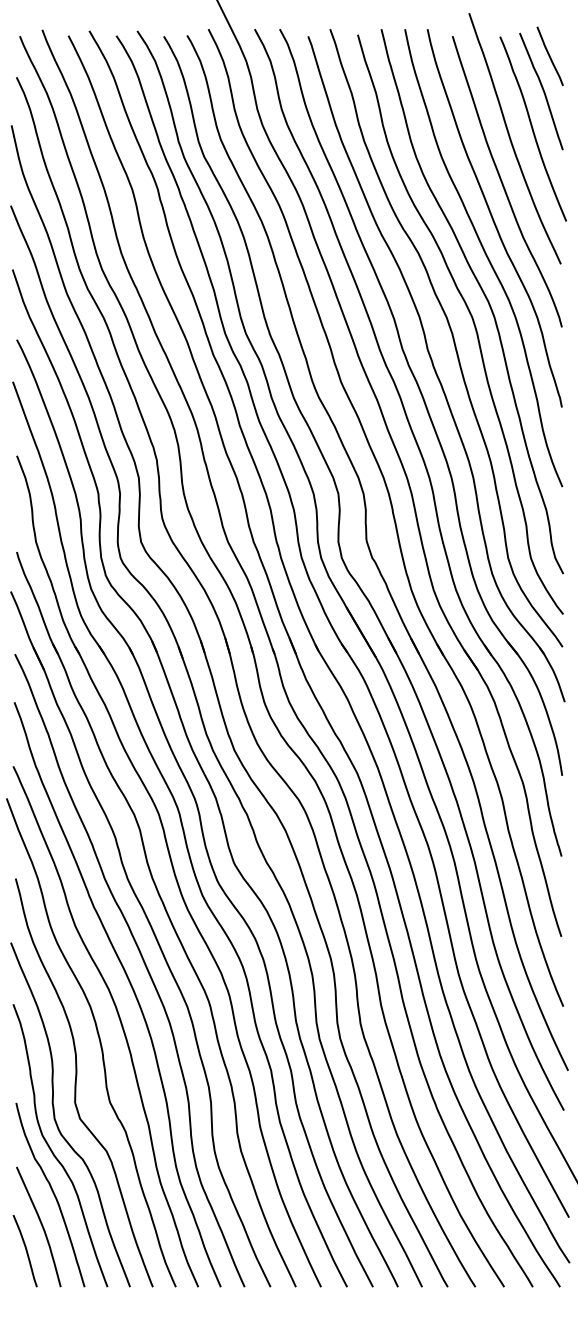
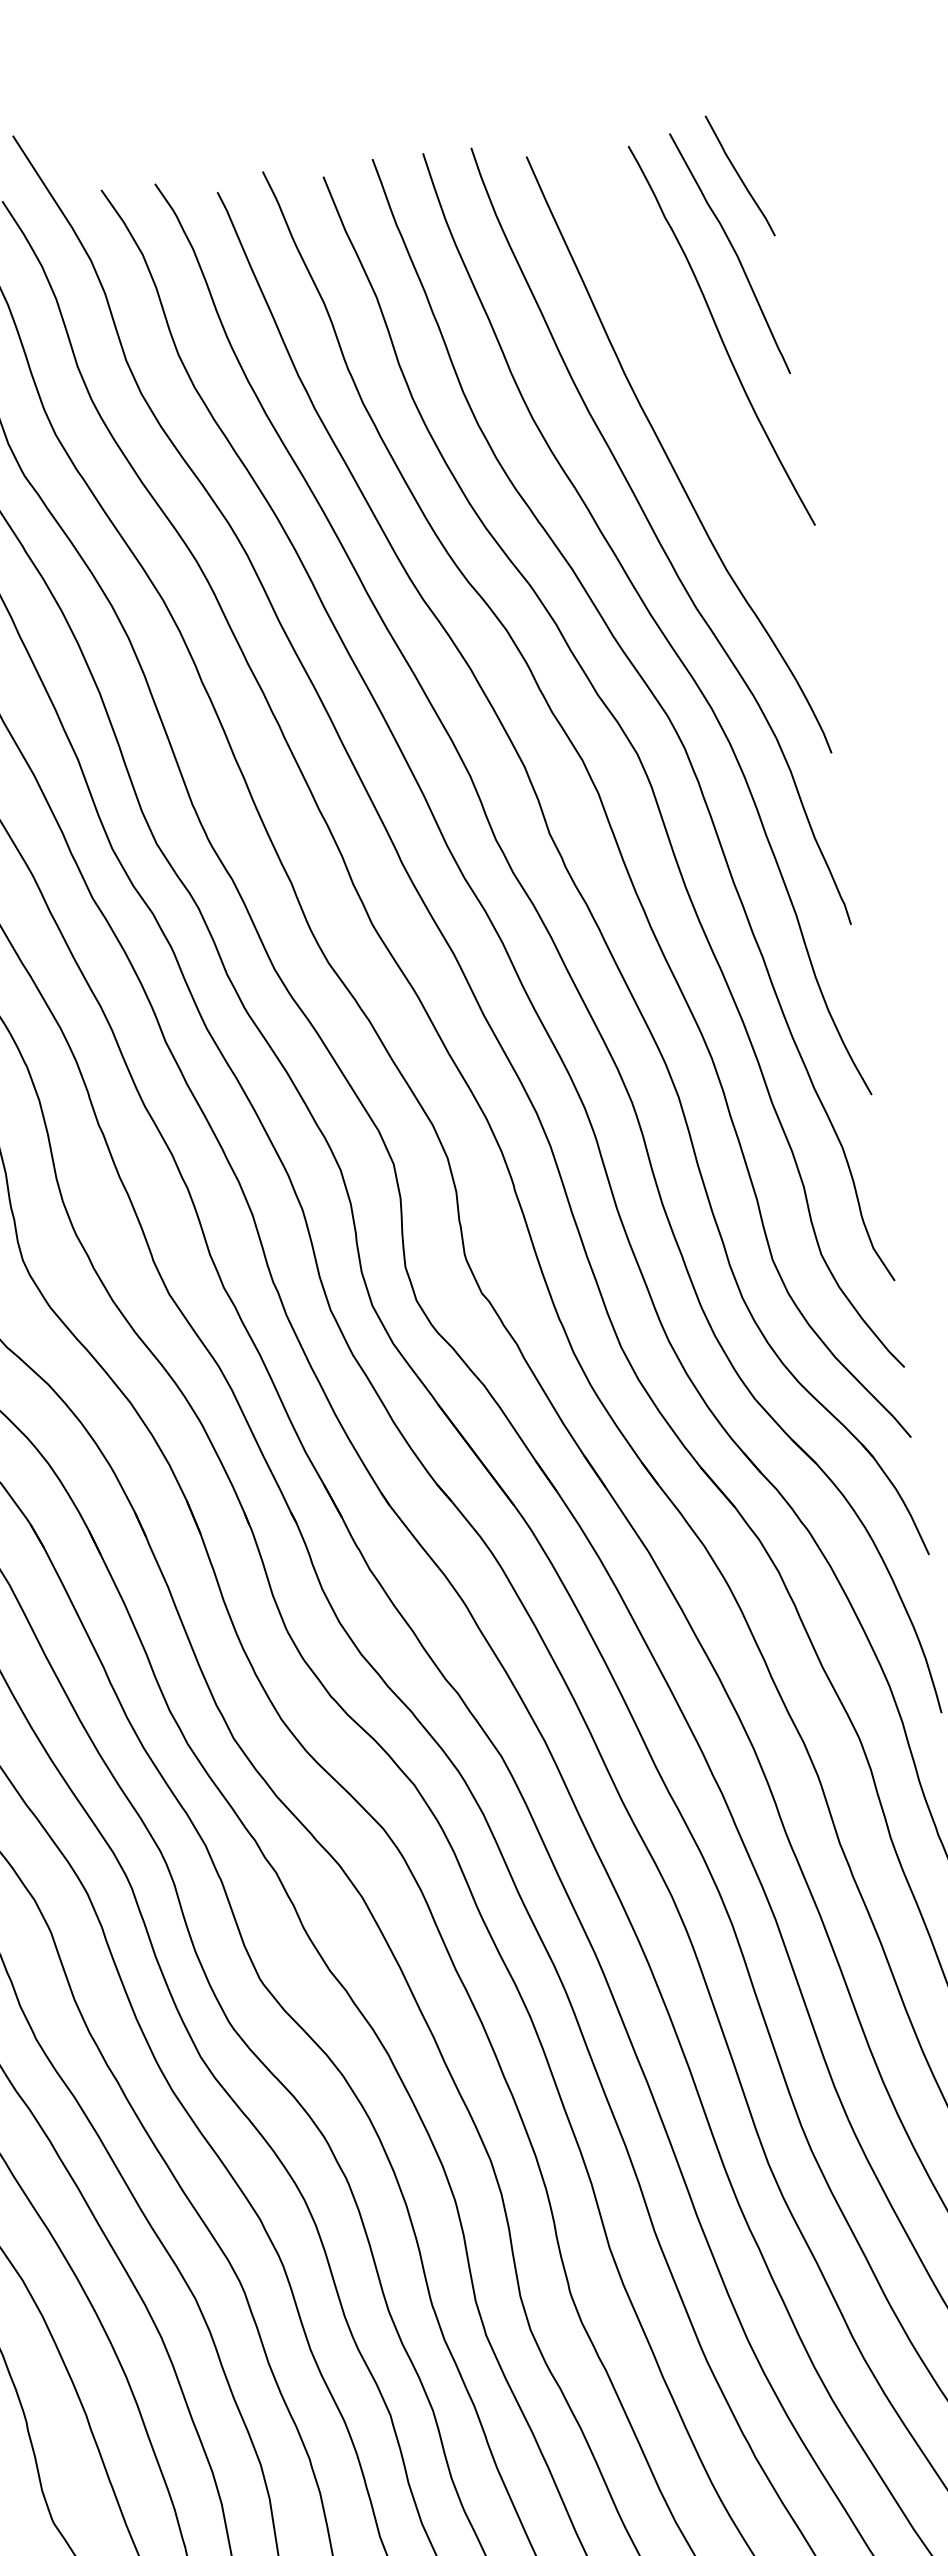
curve: (511, 138) -> (677, 361), removed

